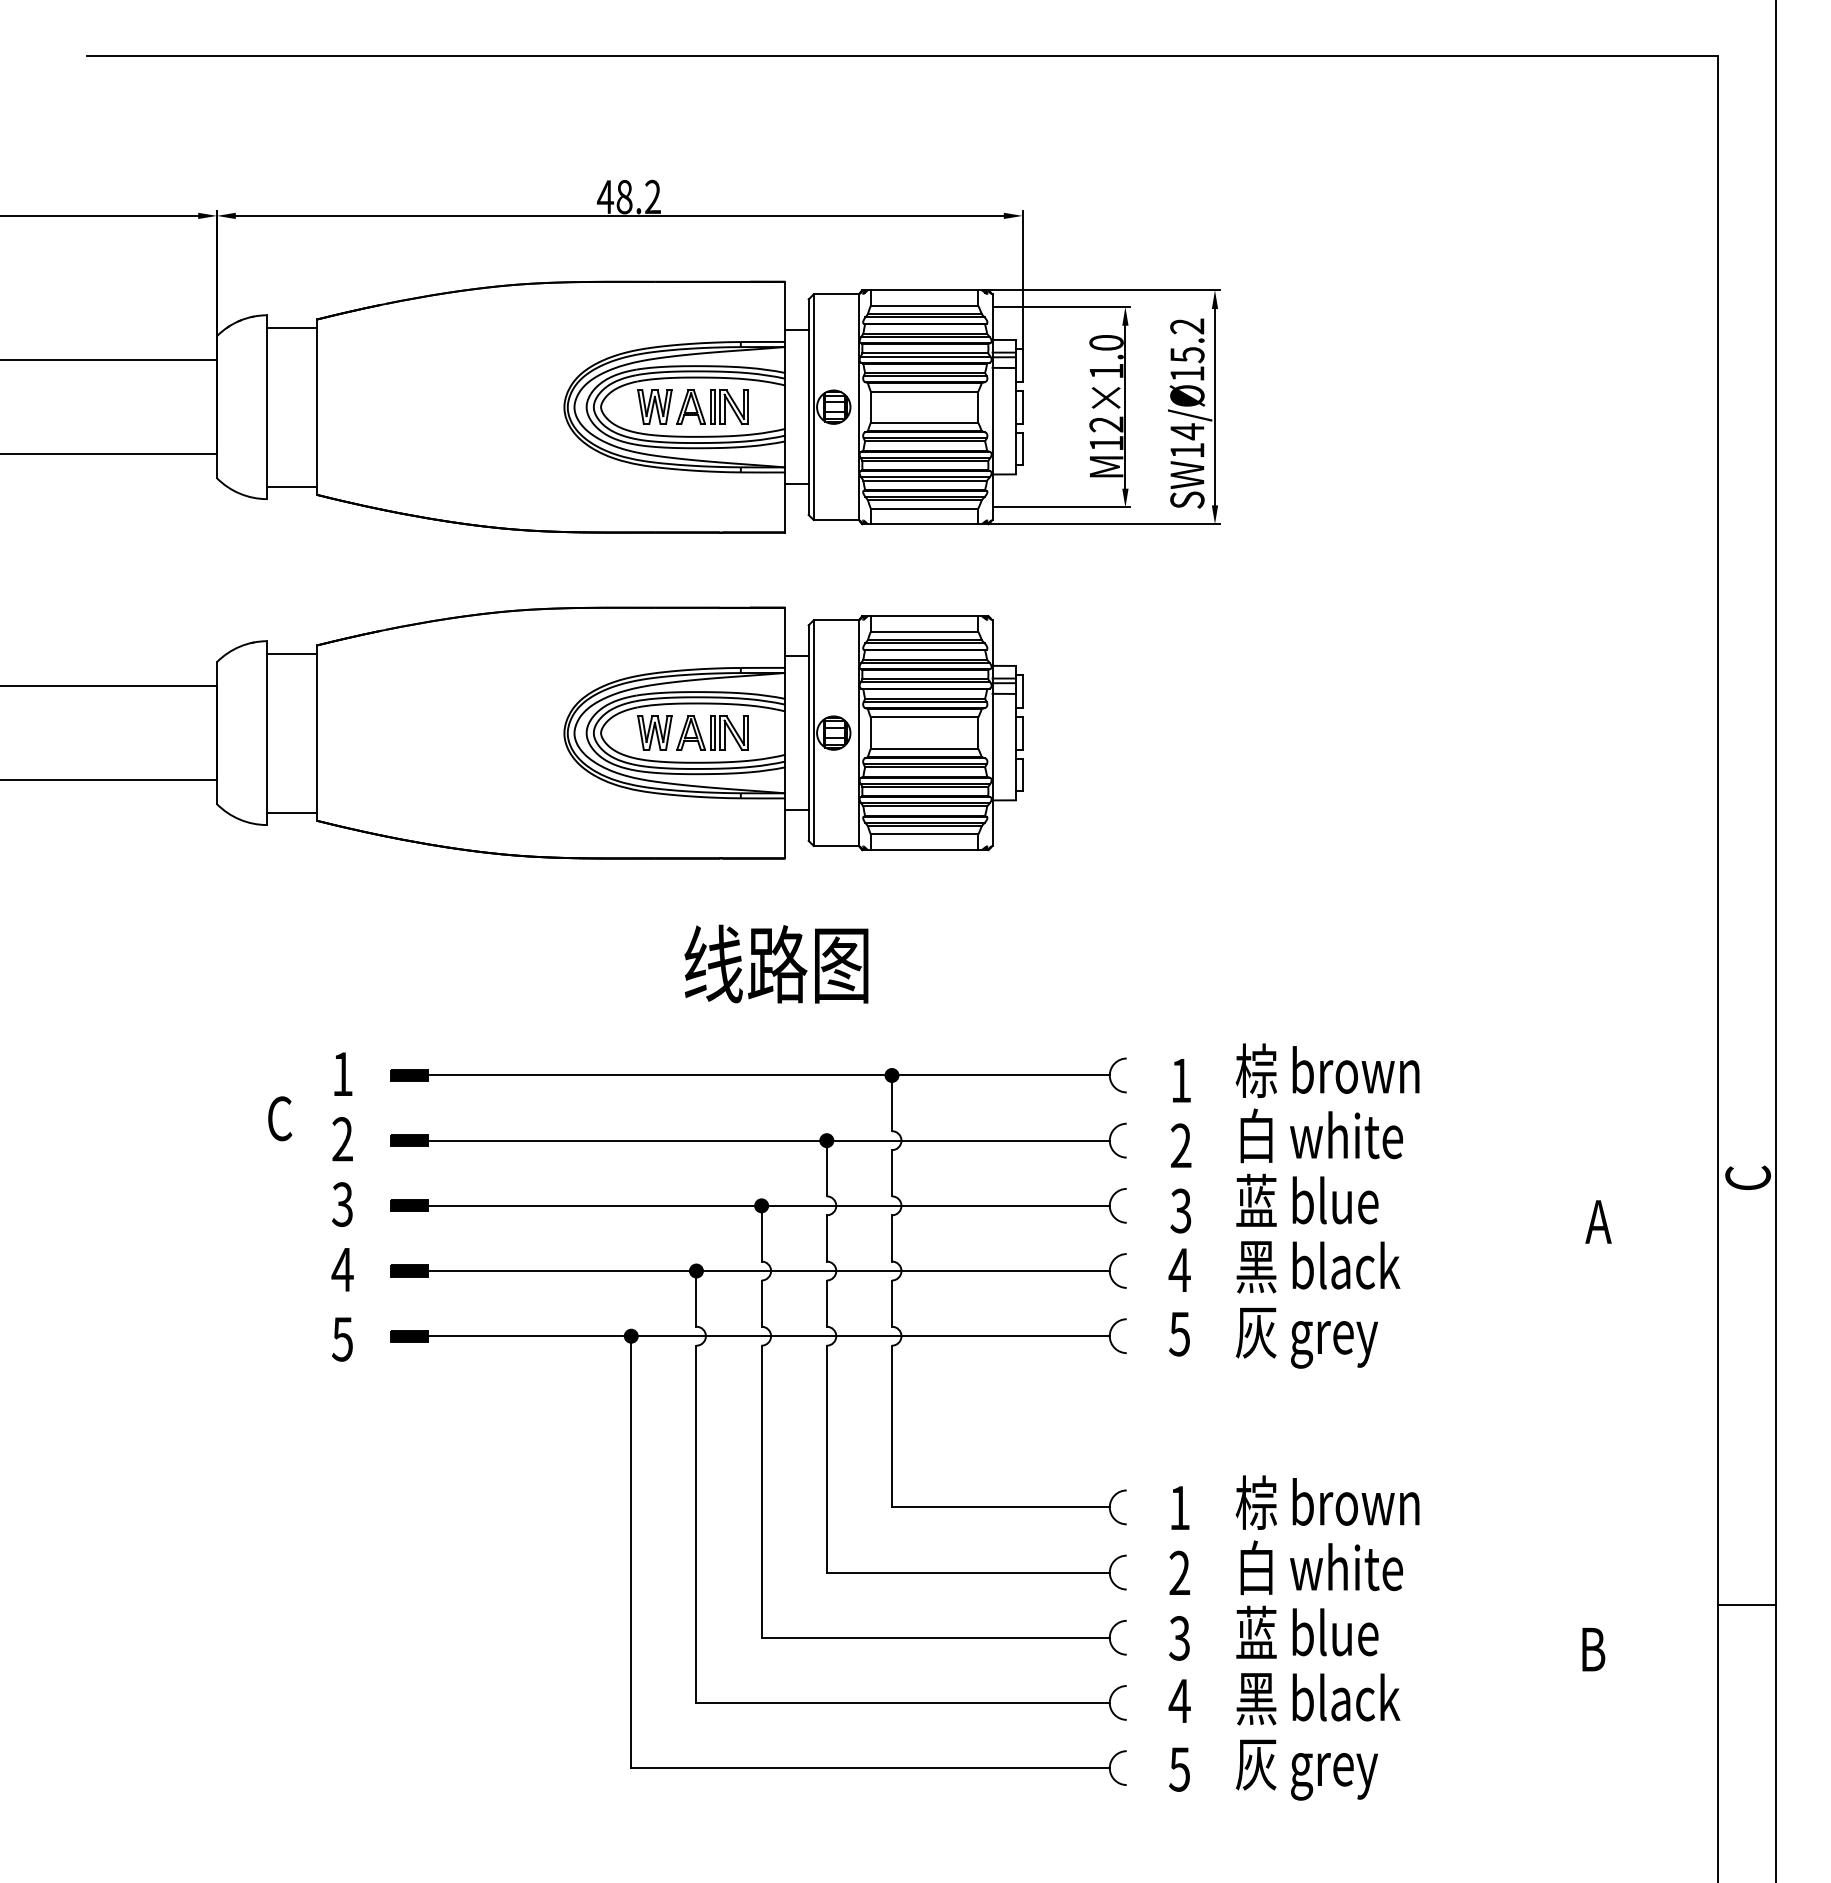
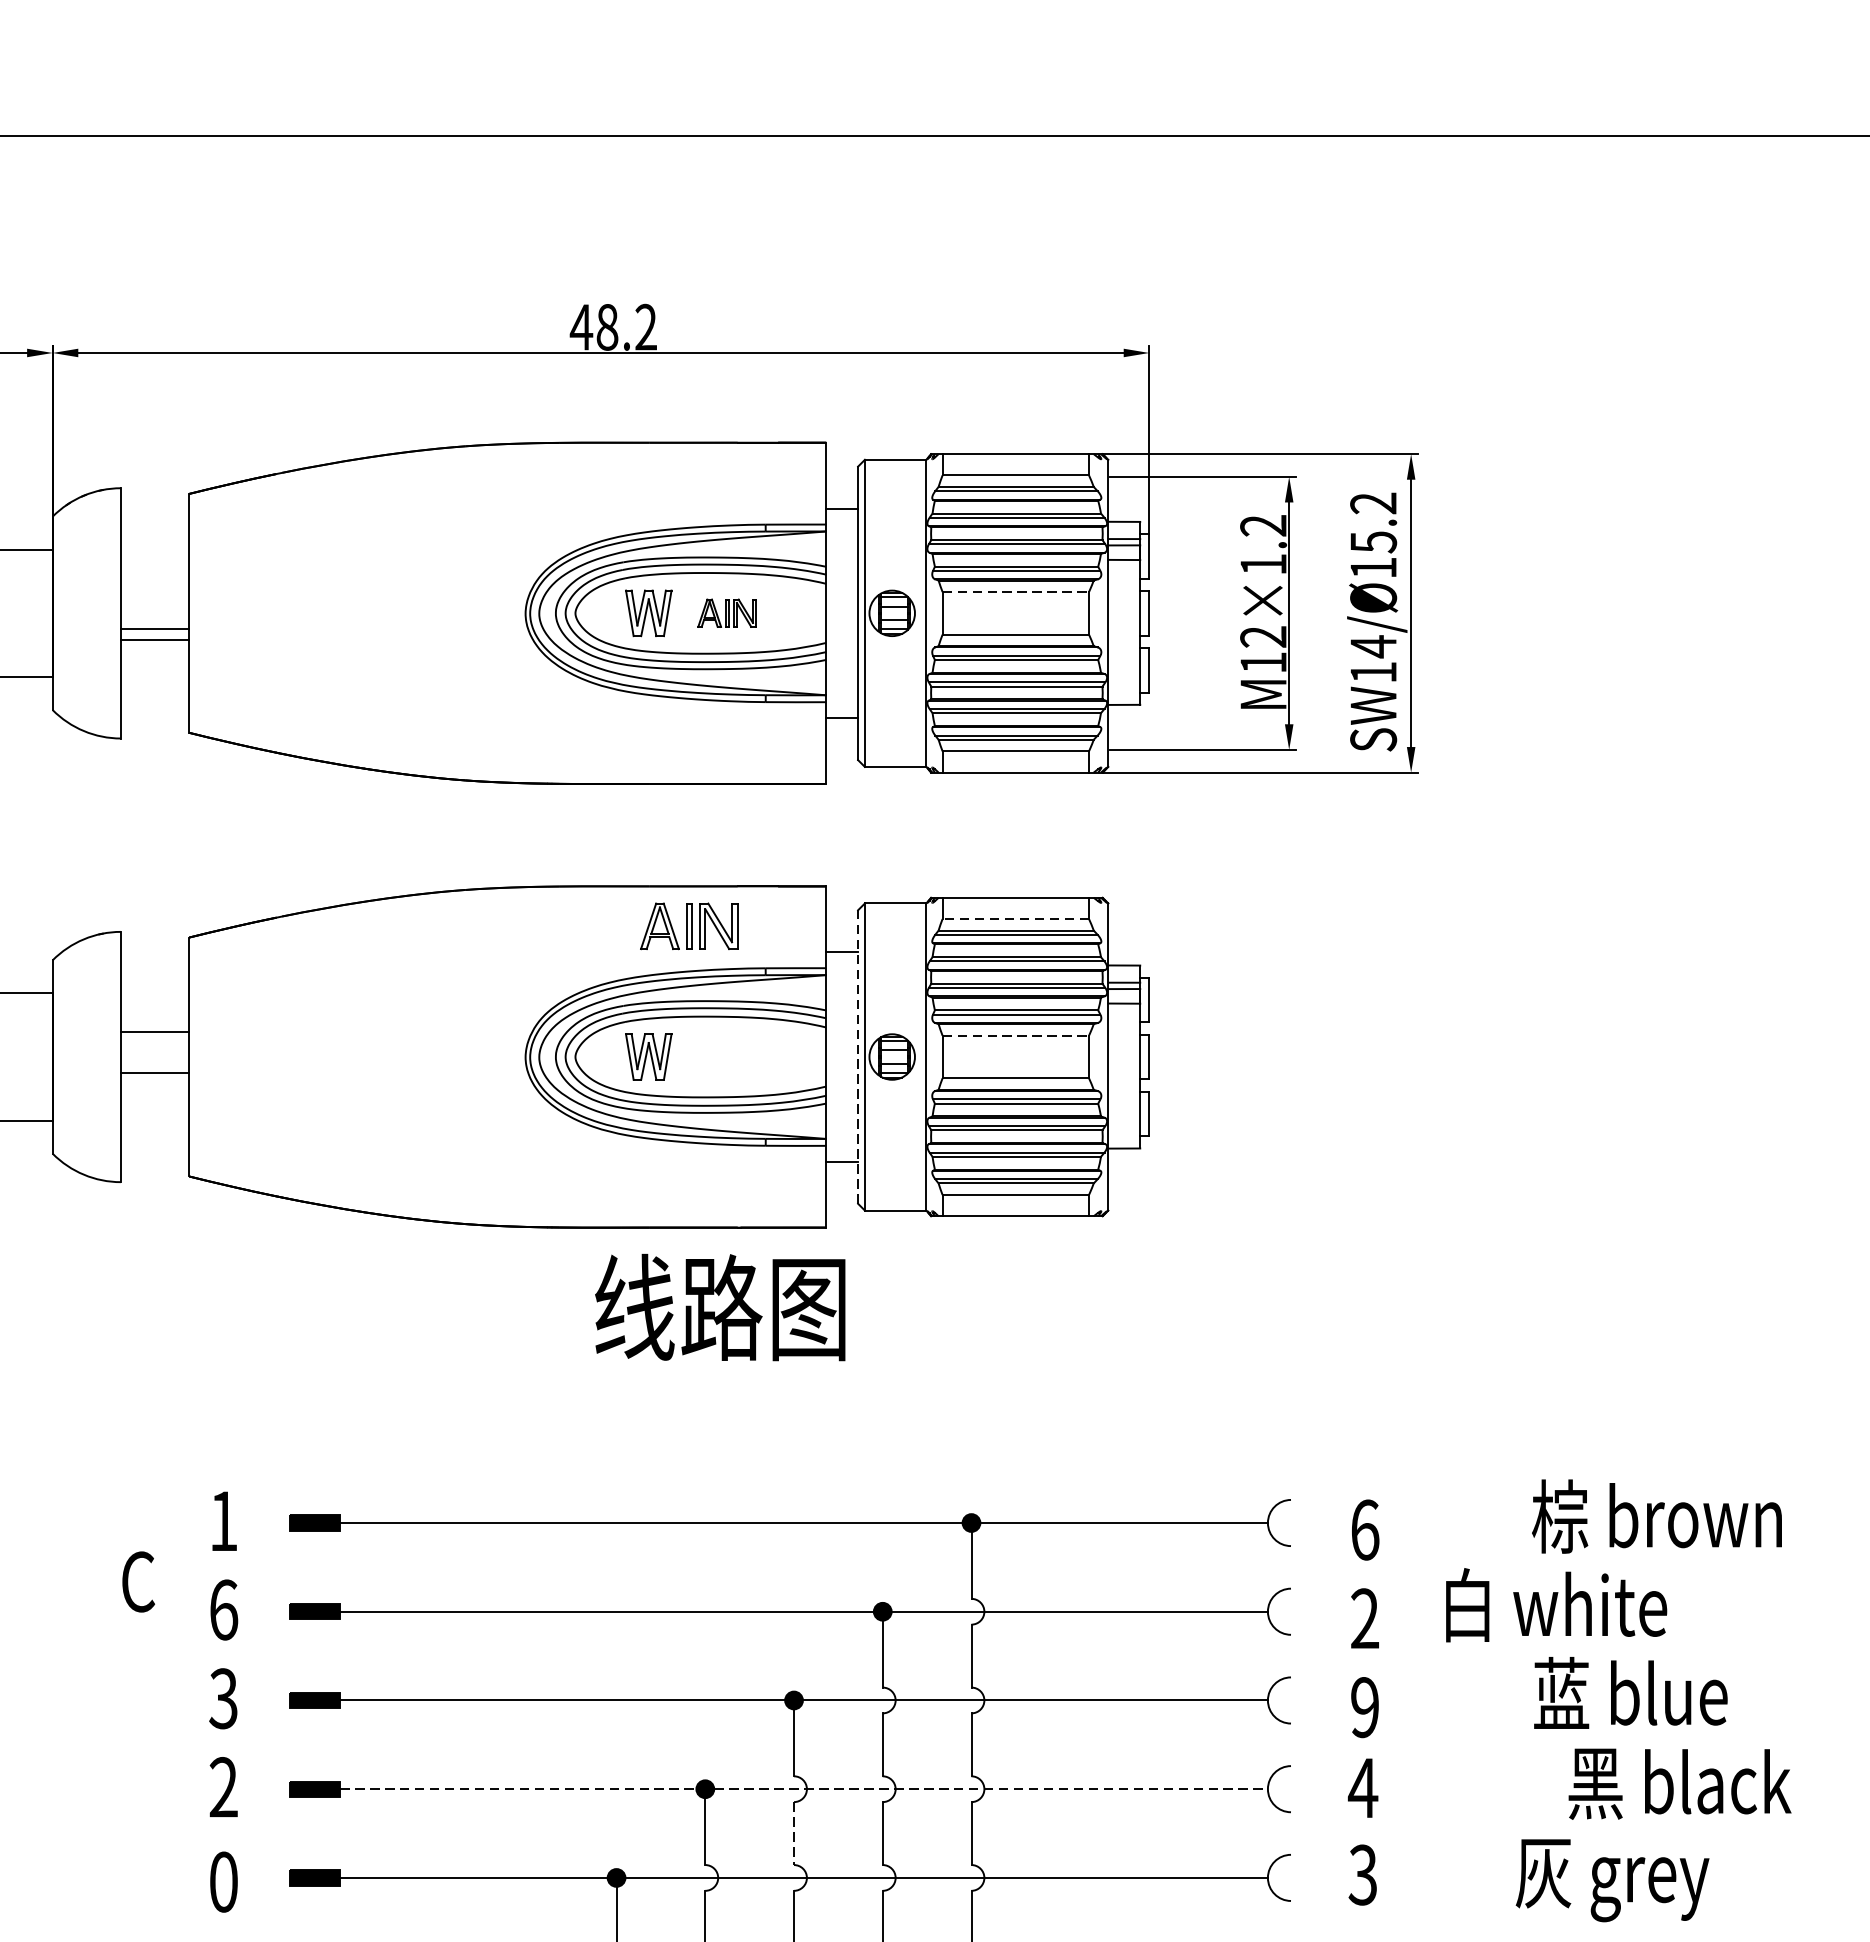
line: (292, 327) -> (155, 628), moved
text: (1106, 342) -> (1263, 525), 1.0 -> 1.2
line: (924, 391) -> (1015, 591), solid -> dashed
part: (712, 406) -> (727, 612), size x0.6
line: (292, 486) -> (155, 639), moved
line: (924, 631) -> (1015, 918), solid -> dashed
line: (292, 653) -> (155, 1072), moved
line: (924, 717) -> (1015, 1035), solid -> dashed
part: (712, 732) -> (689, 925), moved
line: (808, 733) -> (857, 1057), solid -> dashed
line: (292, 812) -> (155, 1031), moved
text: (776, 963) -> (720, 1306), moved
text: (1327, 1070) -> (1656, 1516), moved
text: (1181, 1080) -> (1365, 1529), 1 -> 6
text: (342, 1139) -> (223, 1610), 2 -> 6
text: (1307, 1199) -> (1630, 1691), moved
text: (1180, 1210) -> (1364, 1706), 3 -> 9
text: (1318, 1267) -> (1679, 1784), moved
text: (342, 1269) -> (223, 1787), 4 -> 2
line: (768, 1271) -> (803, 1789), solid -> dashed
line: (761, 1304) -> (793, 1834), solid -> dashed
text: (1179, 1333) -> (1362, 1874), 5 -> 3
text: (342, 1338) -> (223, 1881), 5 -> 0
text: (1306, 1338) -> (1611, 1881), moved

